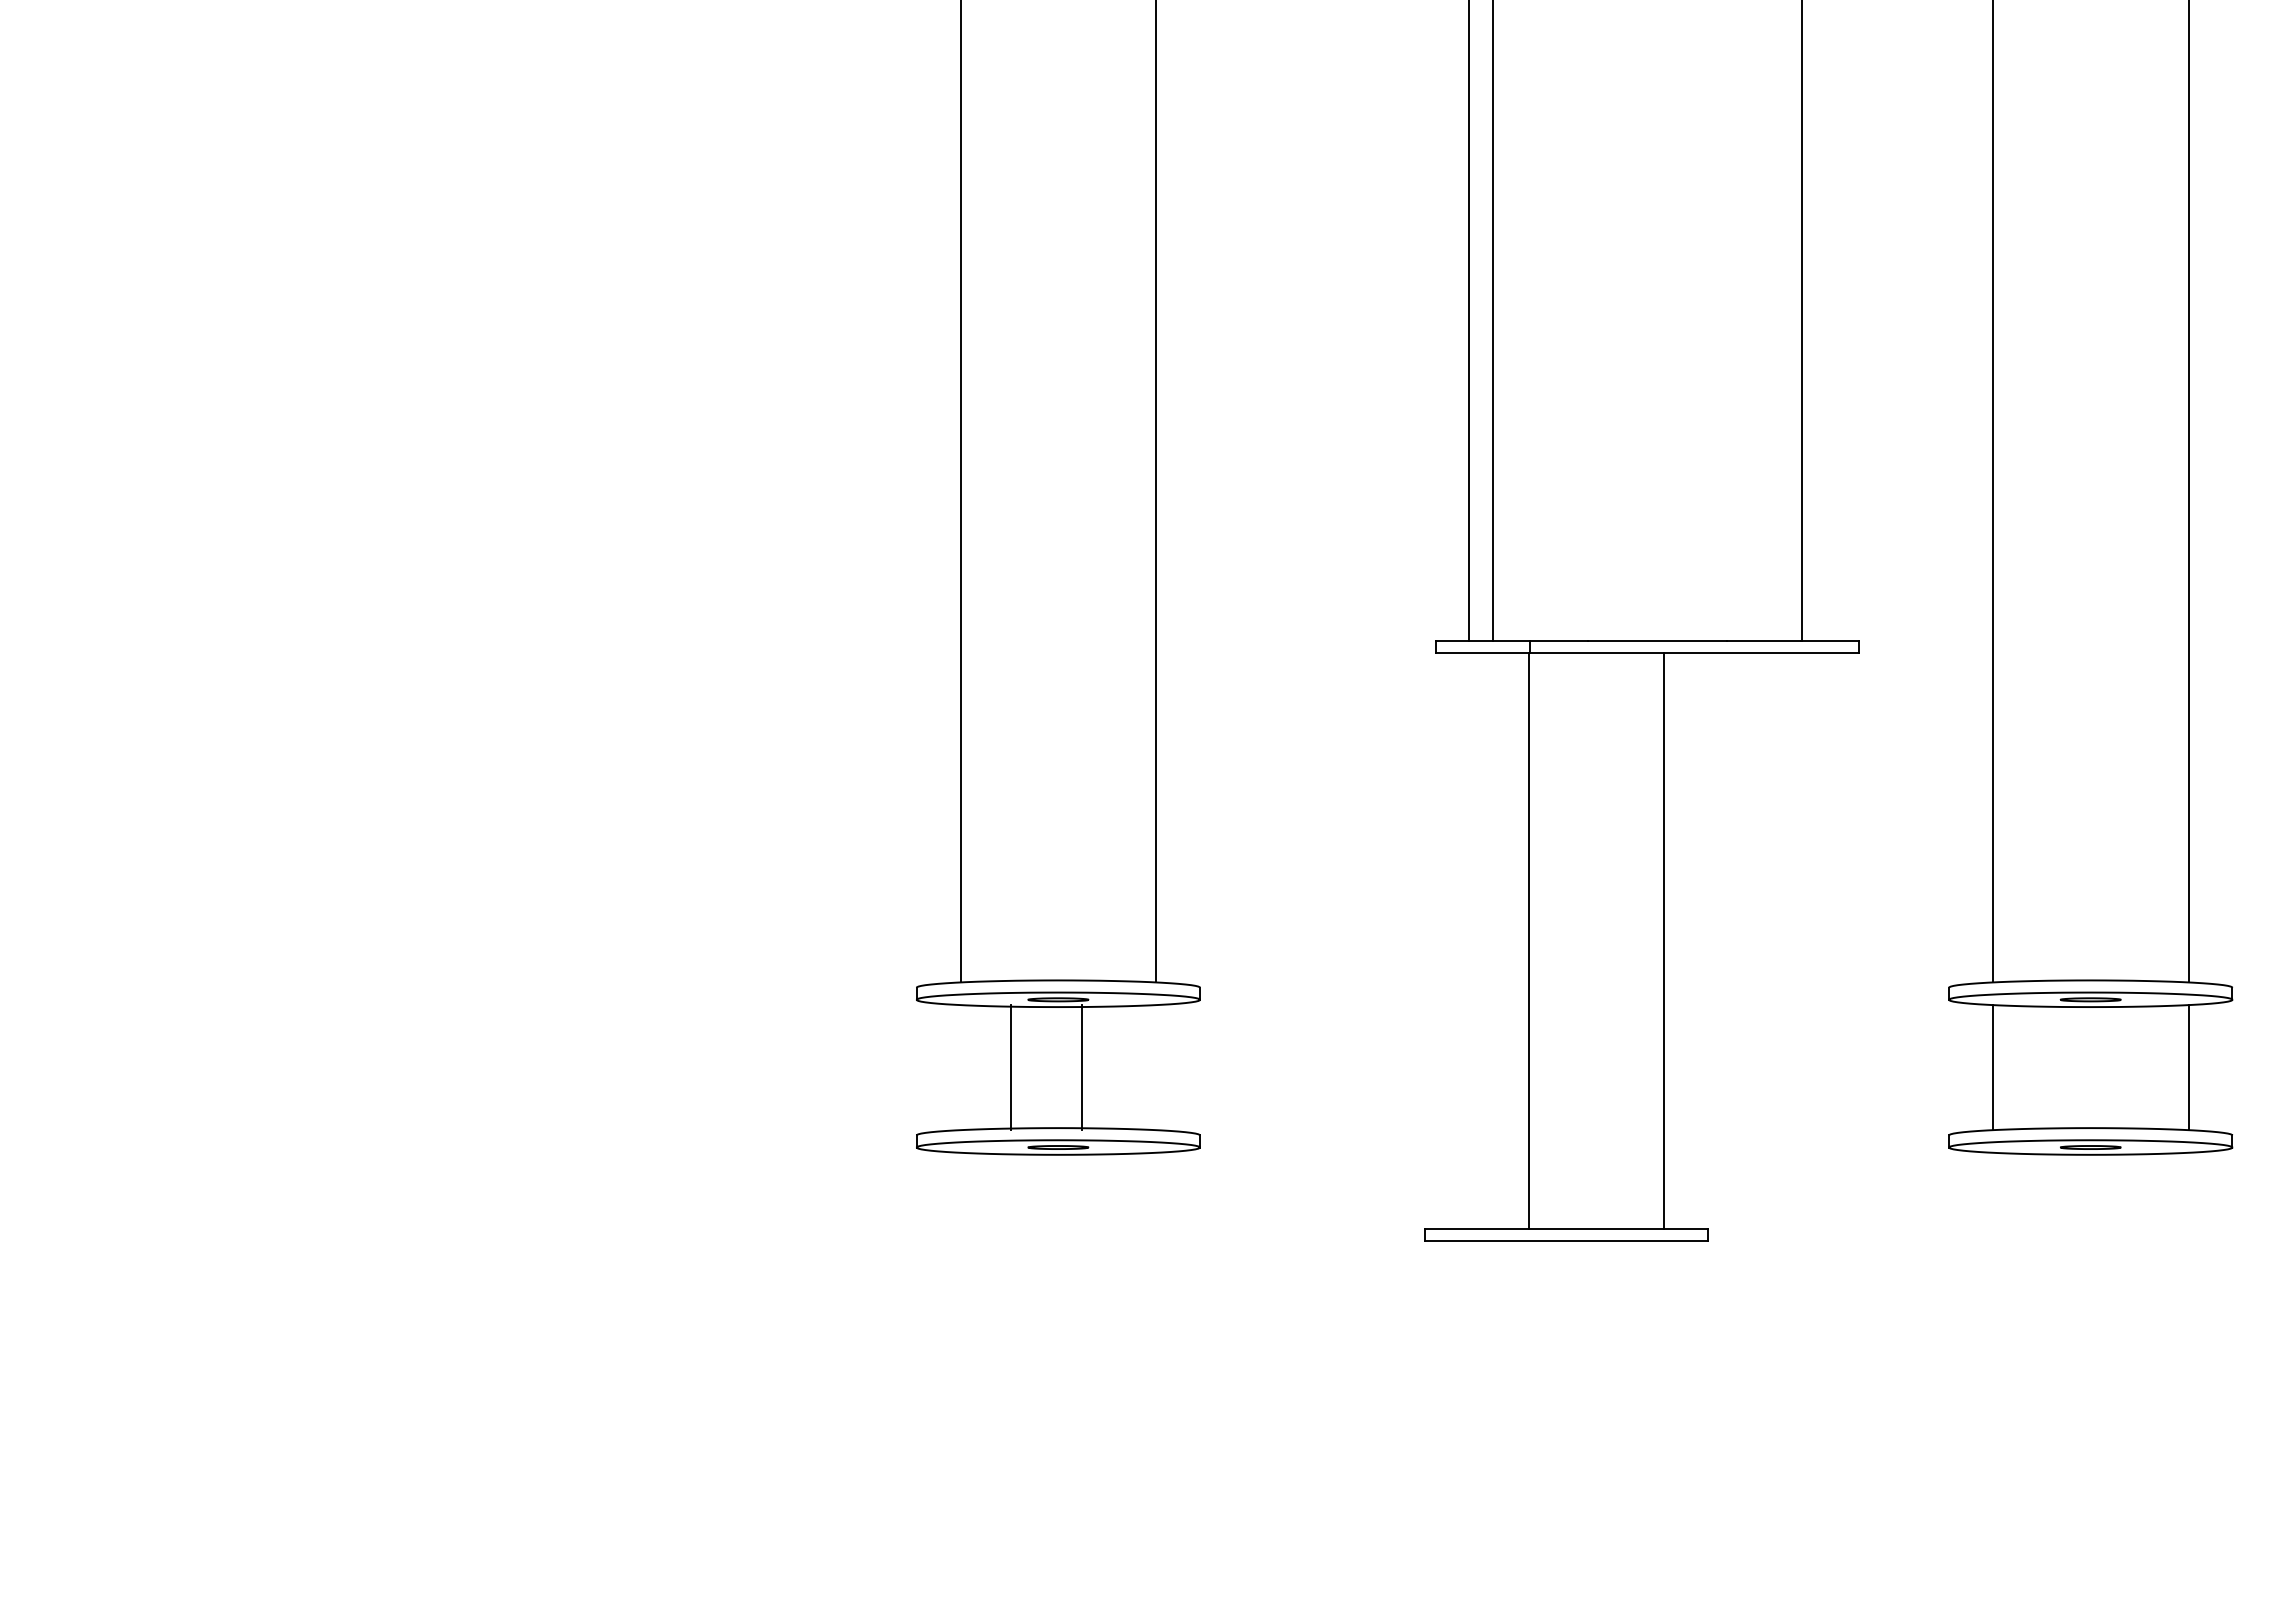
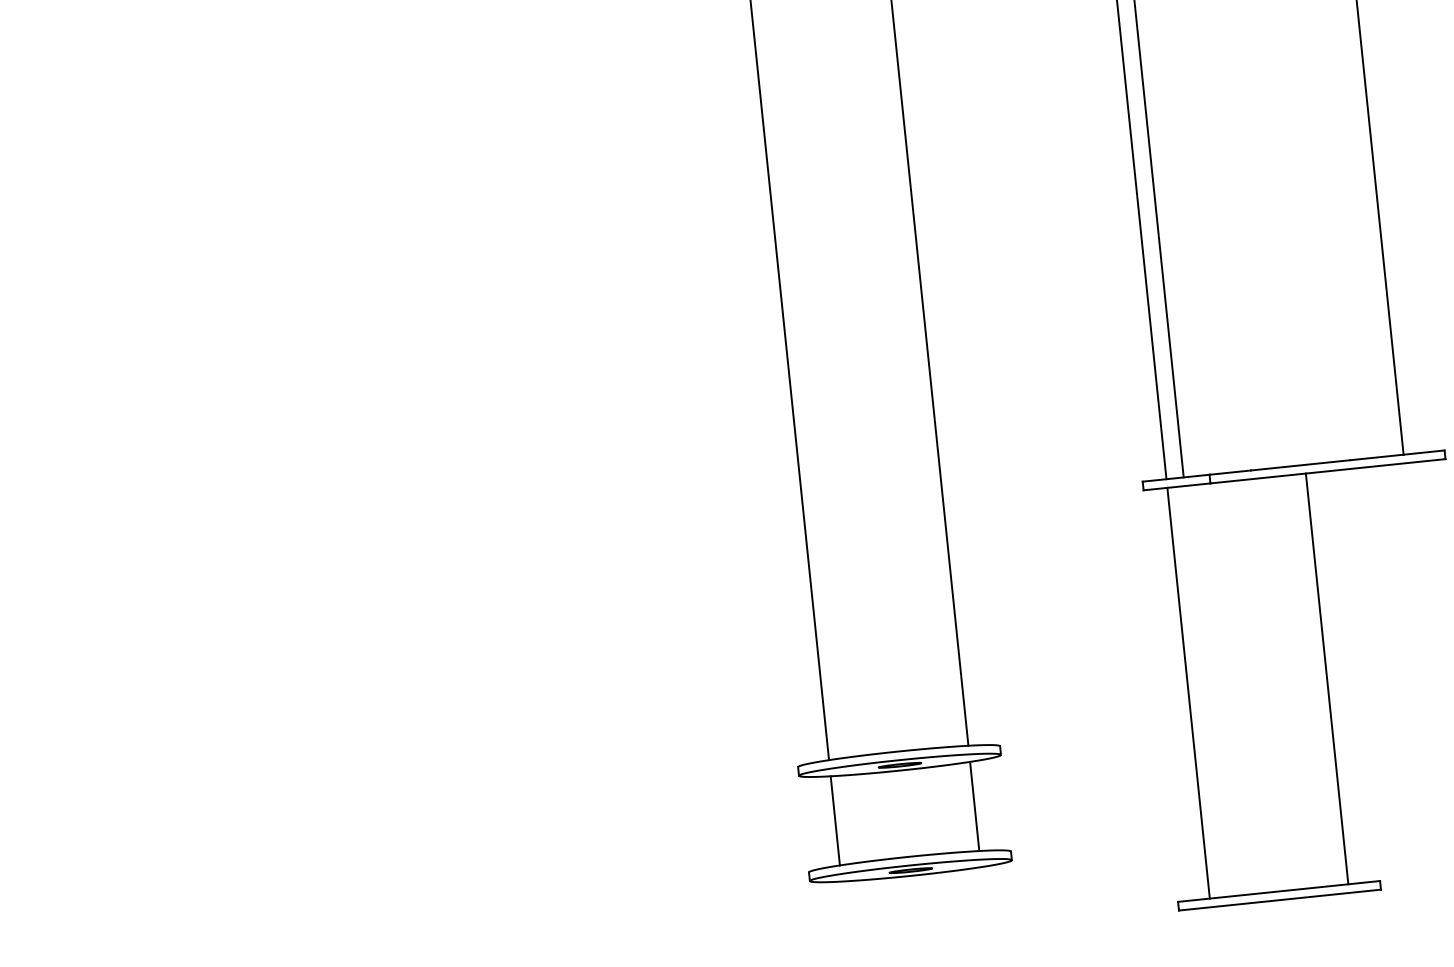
line: (1529, 941) -> (1188, 693), moved
line: (1010, 1067) -> (835, 820), moved
line: (1082, 1067) -> (974, 806), moved

